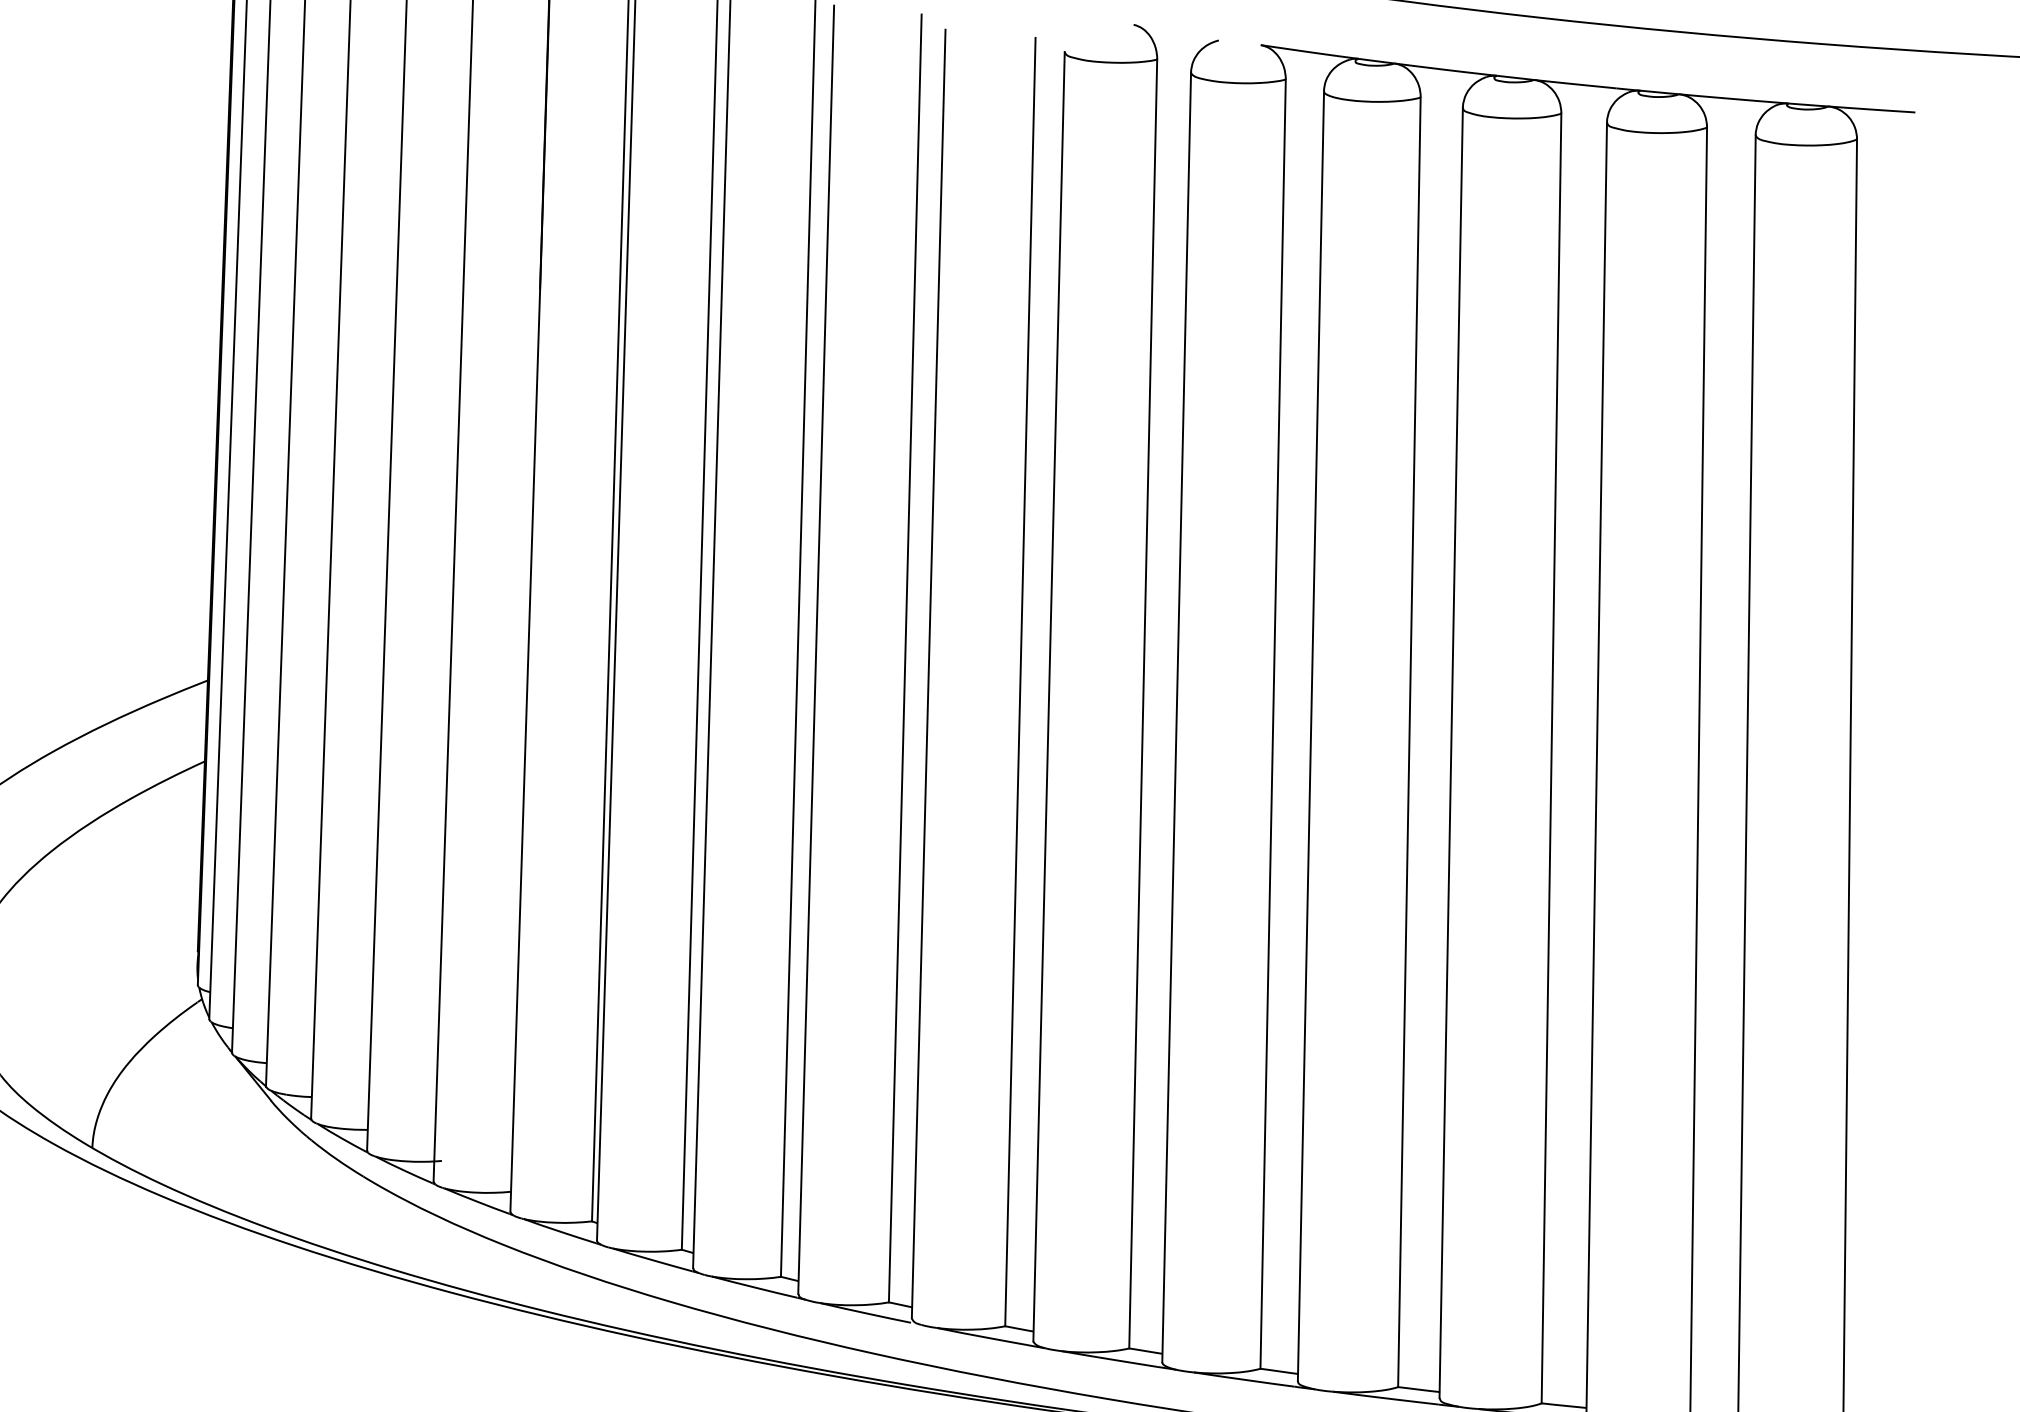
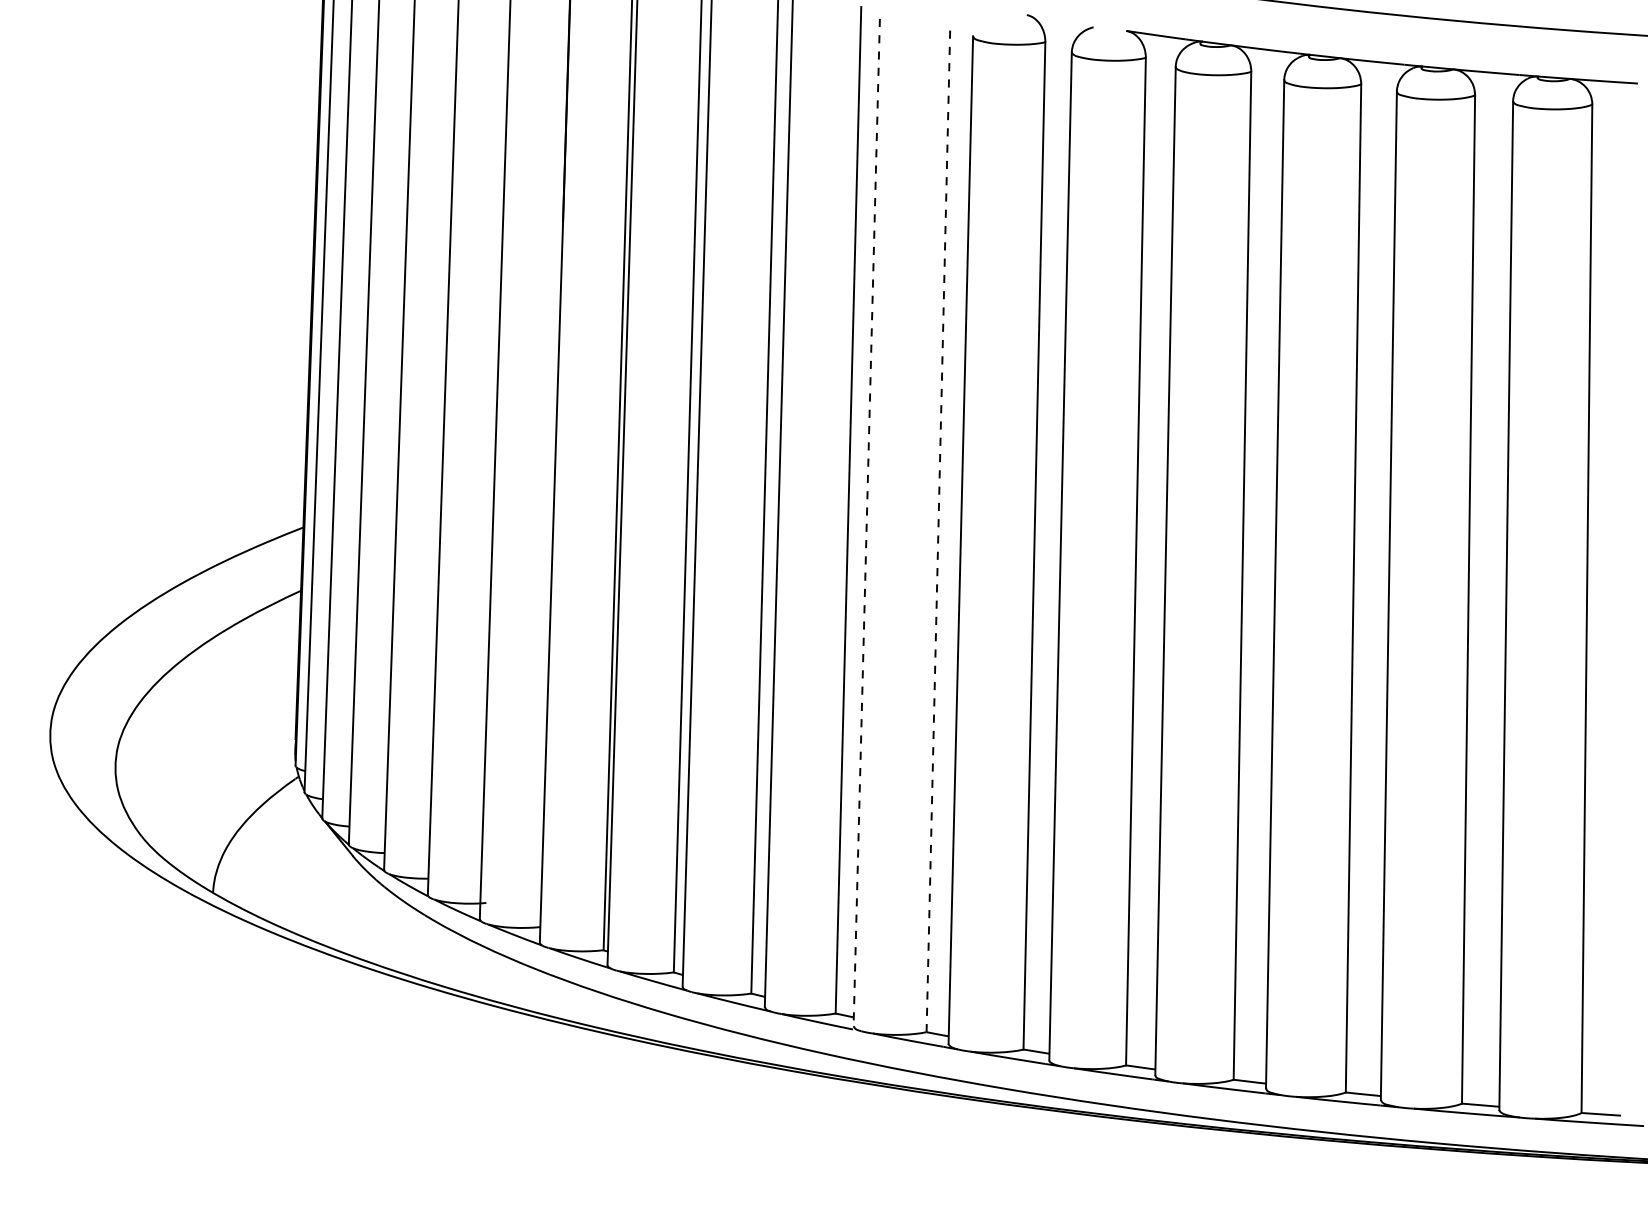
line: (928, 674) -> (866, 522), solid -> dashed
line: (1020, 681) -> (938, 528), solid -> dashed

